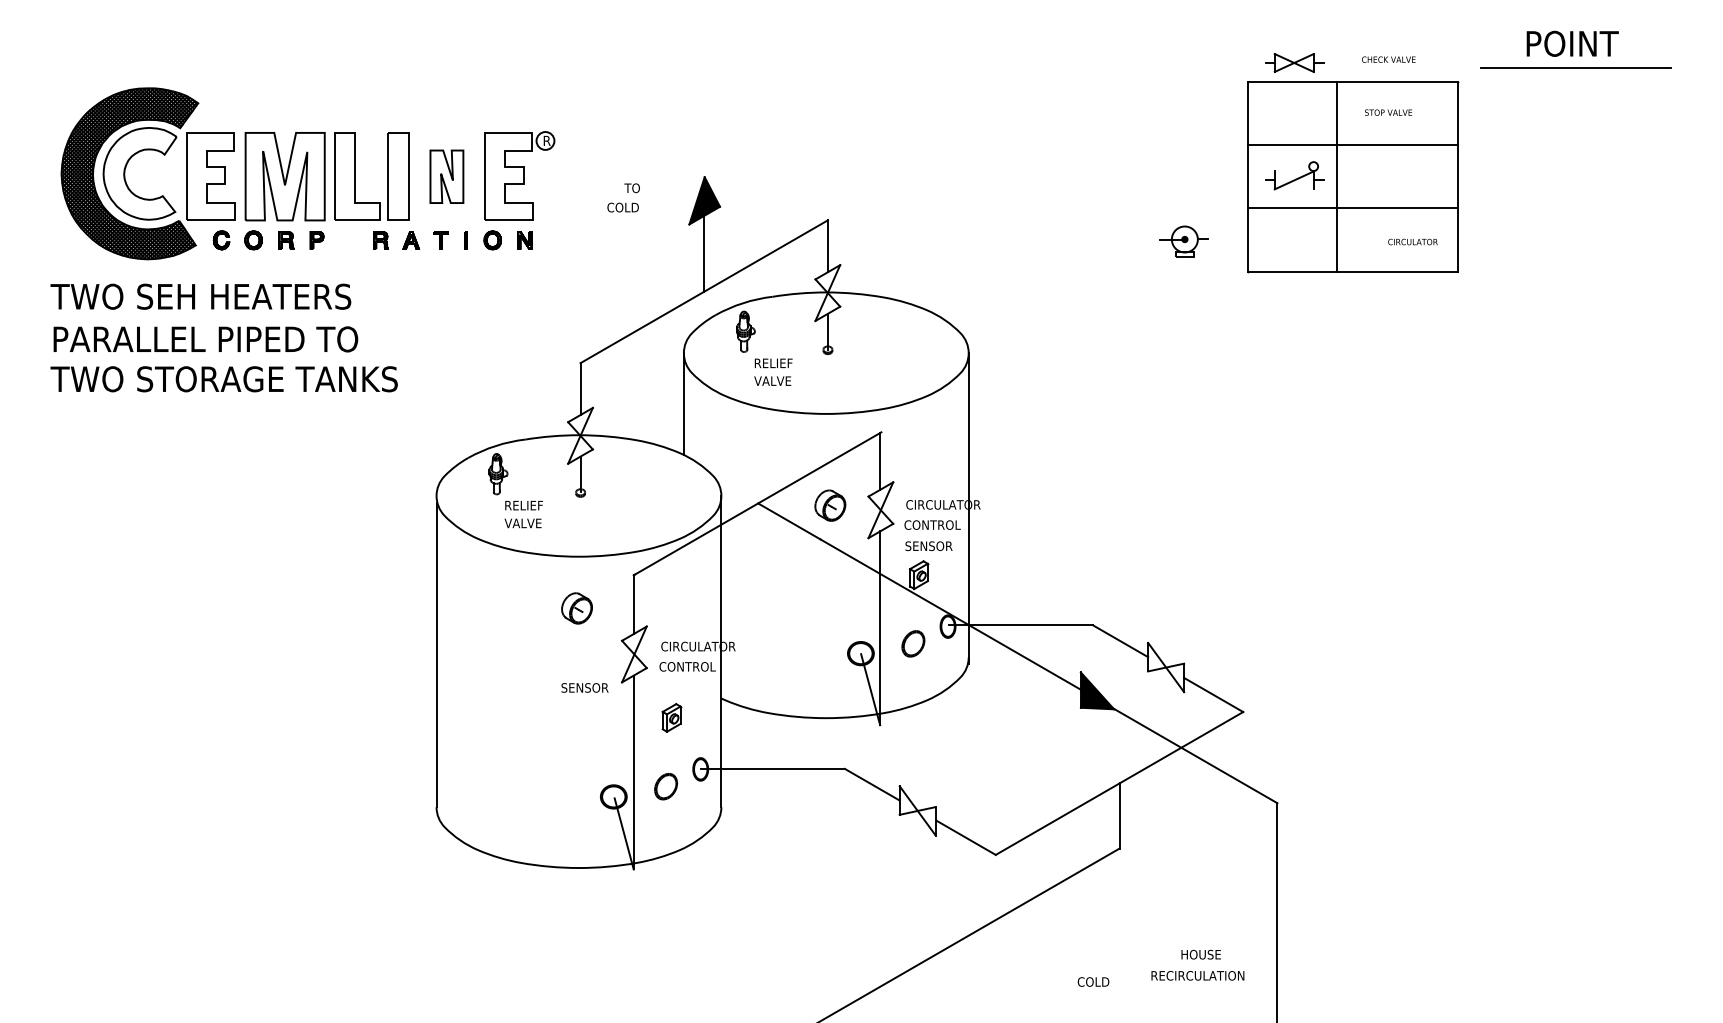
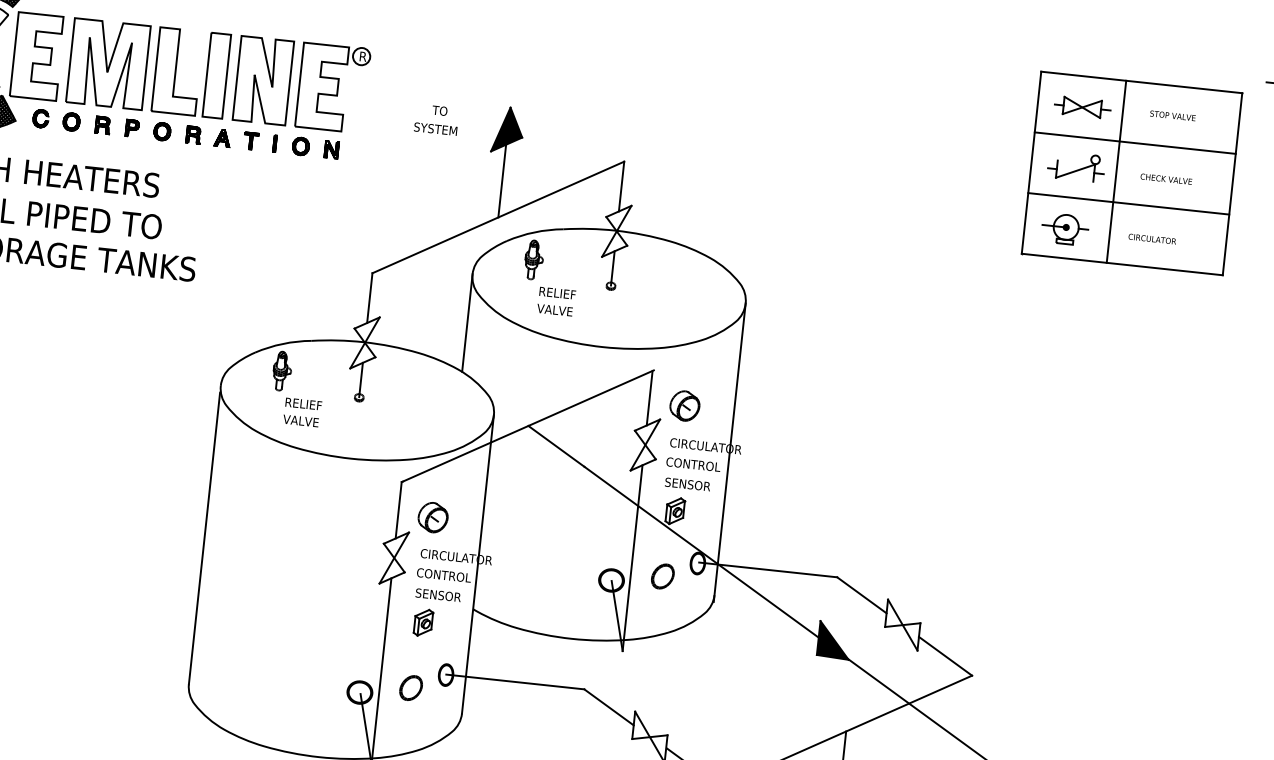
text: (1388, 59) -> (1166, 178), moved
part: (1294, 62) -> (1082, 107), moved
part: (446, 176) -> (263, 80), size x1.67
text: (629, 207) -> (435, 129), COLD -> SYSTEM
part: (348, 240) -> (162, 131), added
part: (1183, 241) -> (1064, 229), moved
text: (1412, 241) -> (1151, 238), moved
part: (830, 505) -> (685, 405), moved
part: (576, 608) -> (432, 517), moved
text: (584, 687) -> (437, 594), moved

